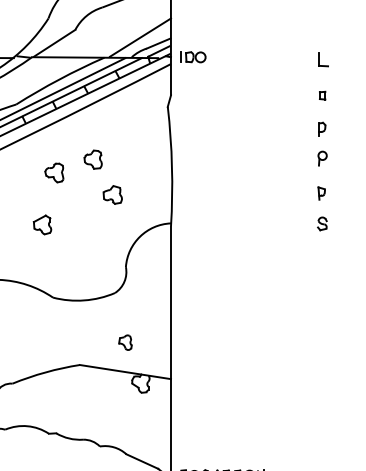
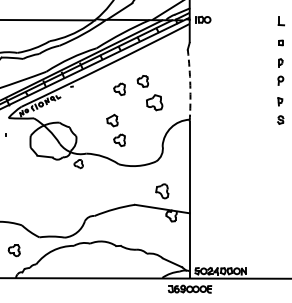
arc: (172, 166) -> (190, 85), solid -> dashed
part: (112, 194) -> (154, 102), size x1.4
part: (54, 256) -> (119, 139), added
part: (125, 342) -> (162, 191), size x1.6

